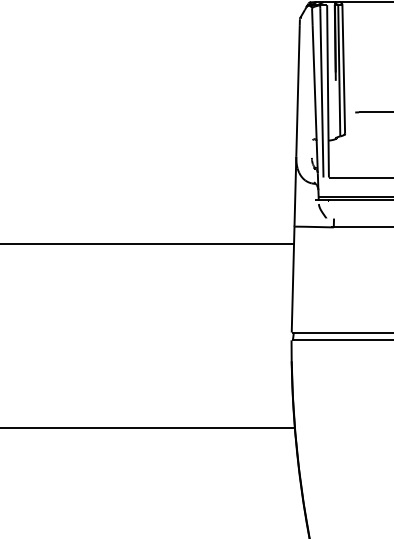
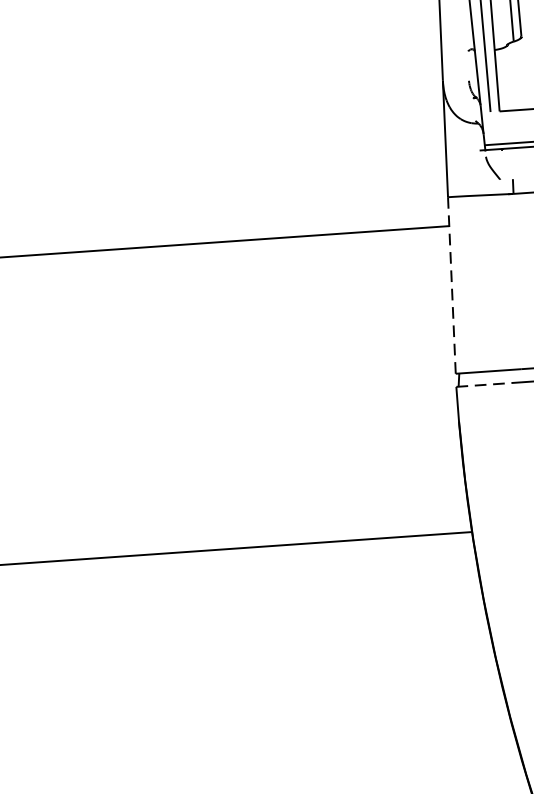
line: (293, 279) -> (452, 285), solid -> dashed
line: (311, 340) -> (489, 384), solid -> dashed

